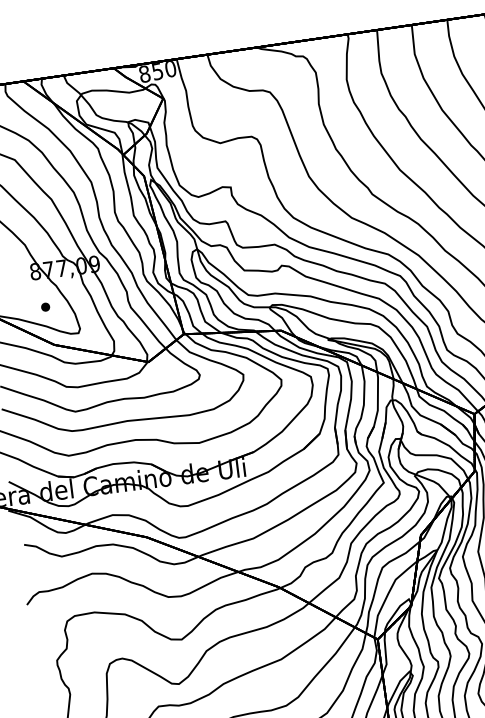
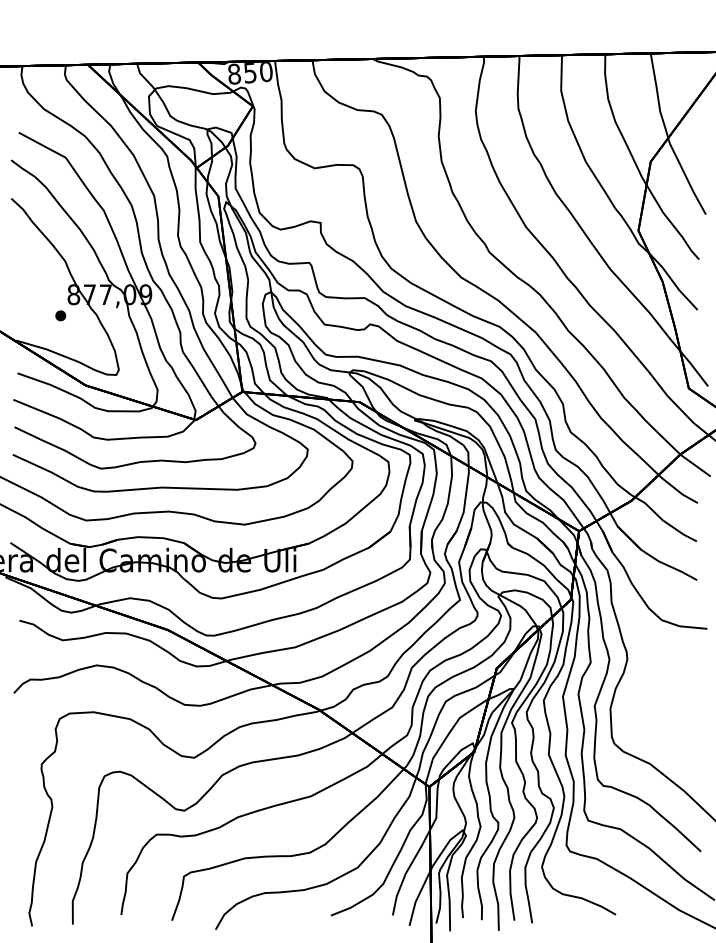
part: (45, 306) -> (60, 315), moved

